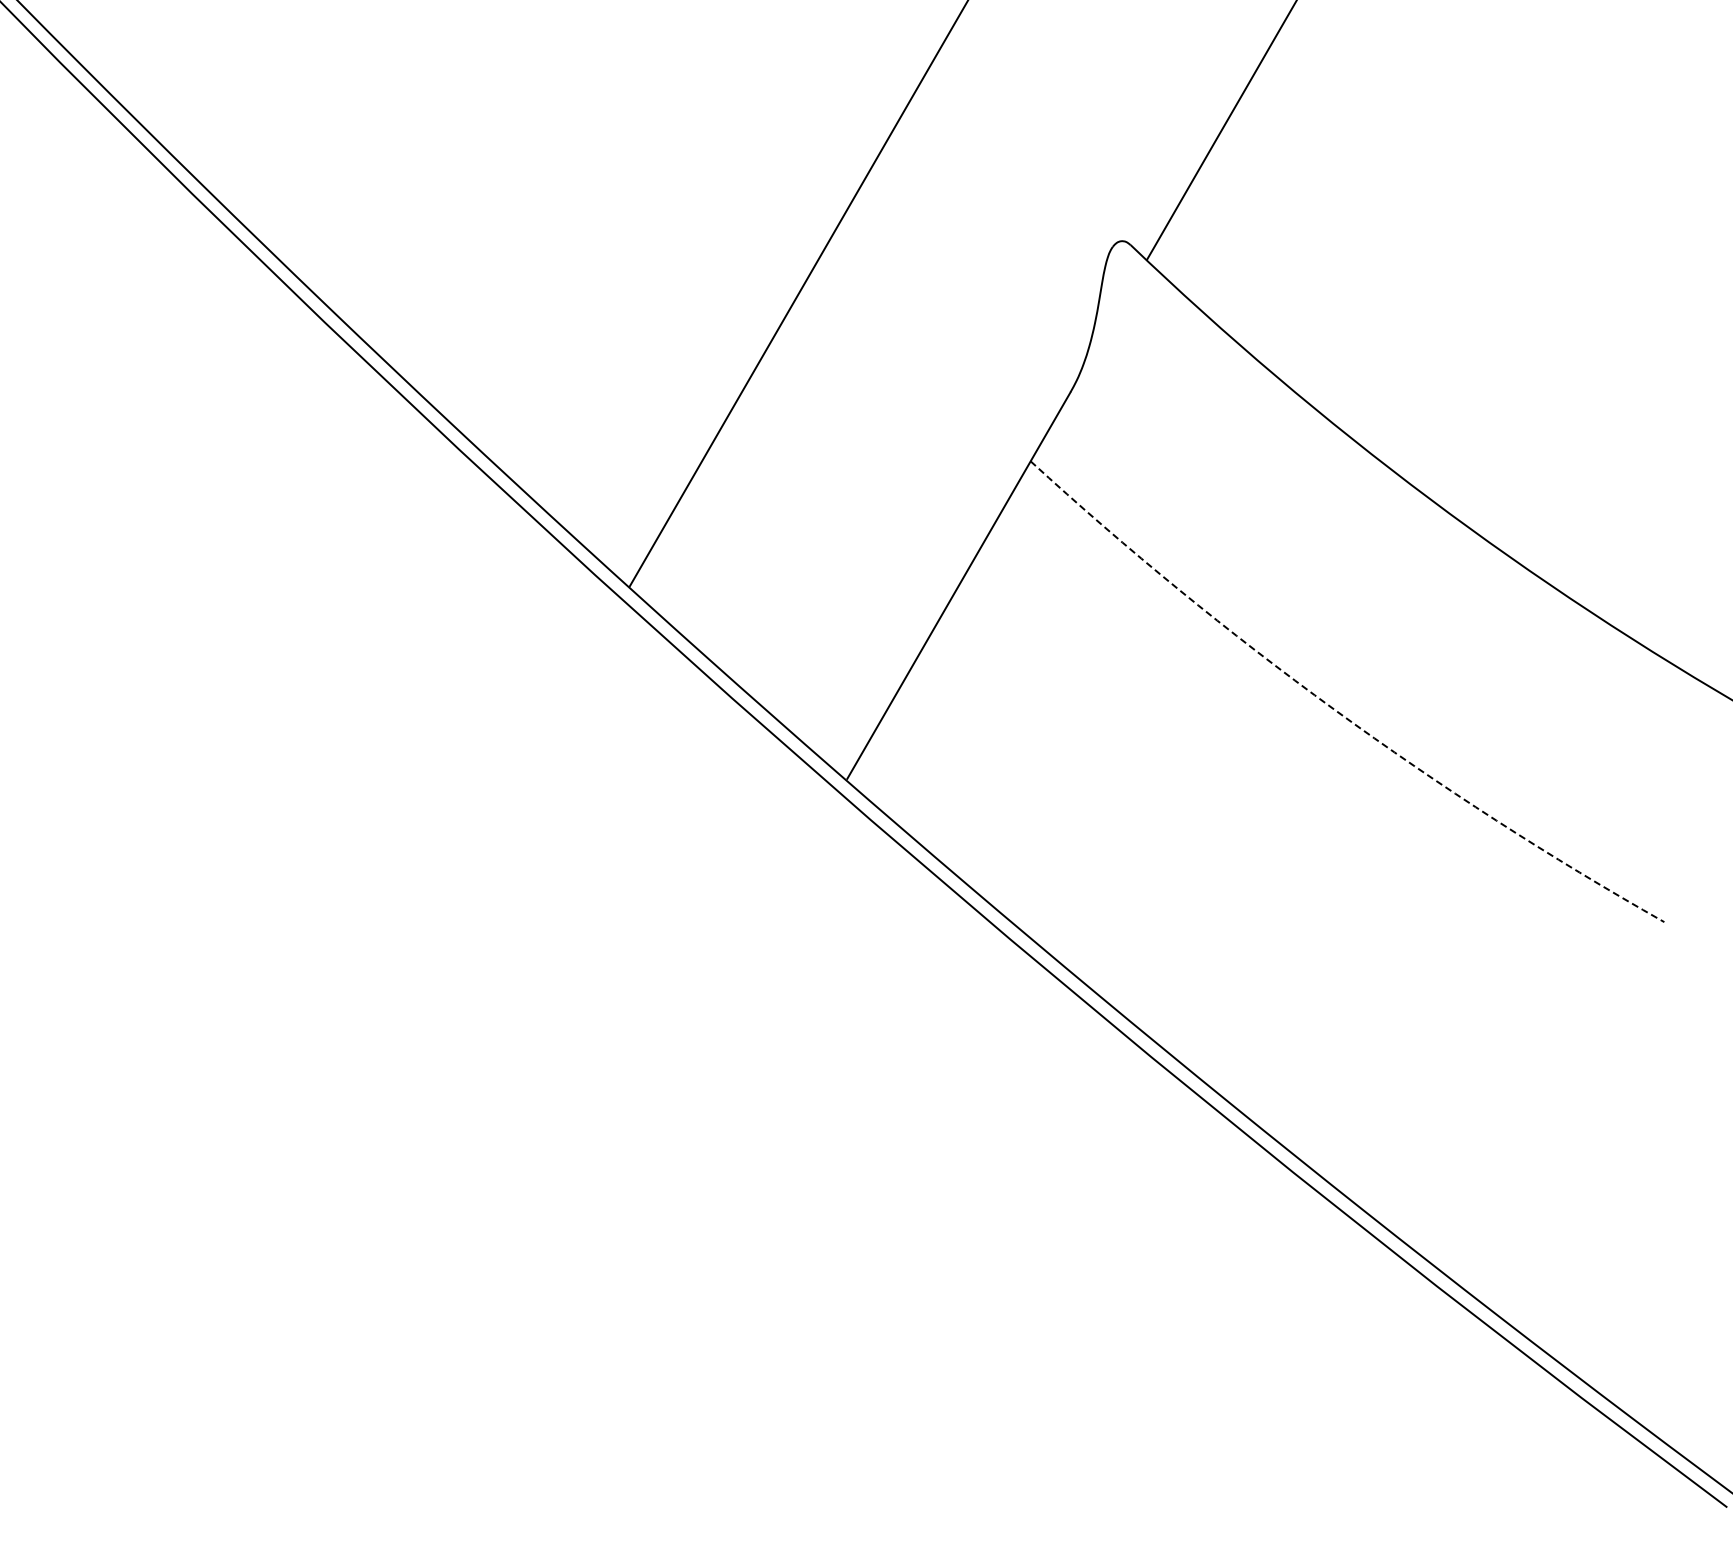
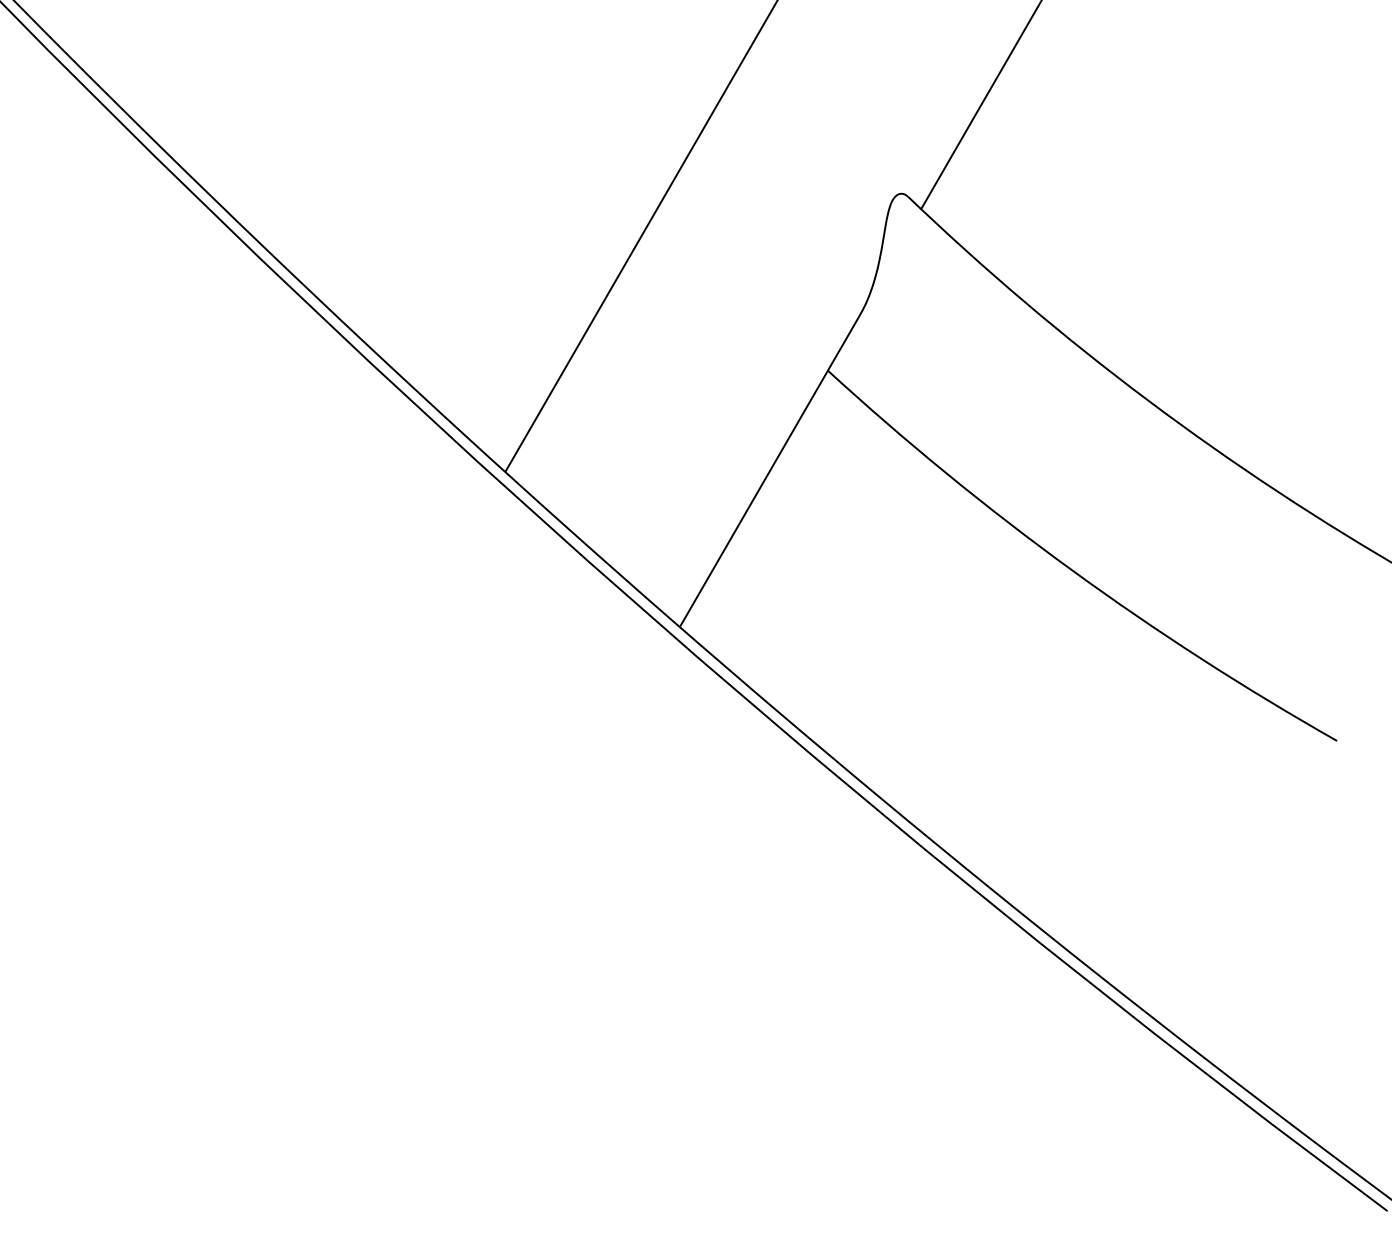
arc: (1334, 709) -> (1072, 570), dashed -> solid

